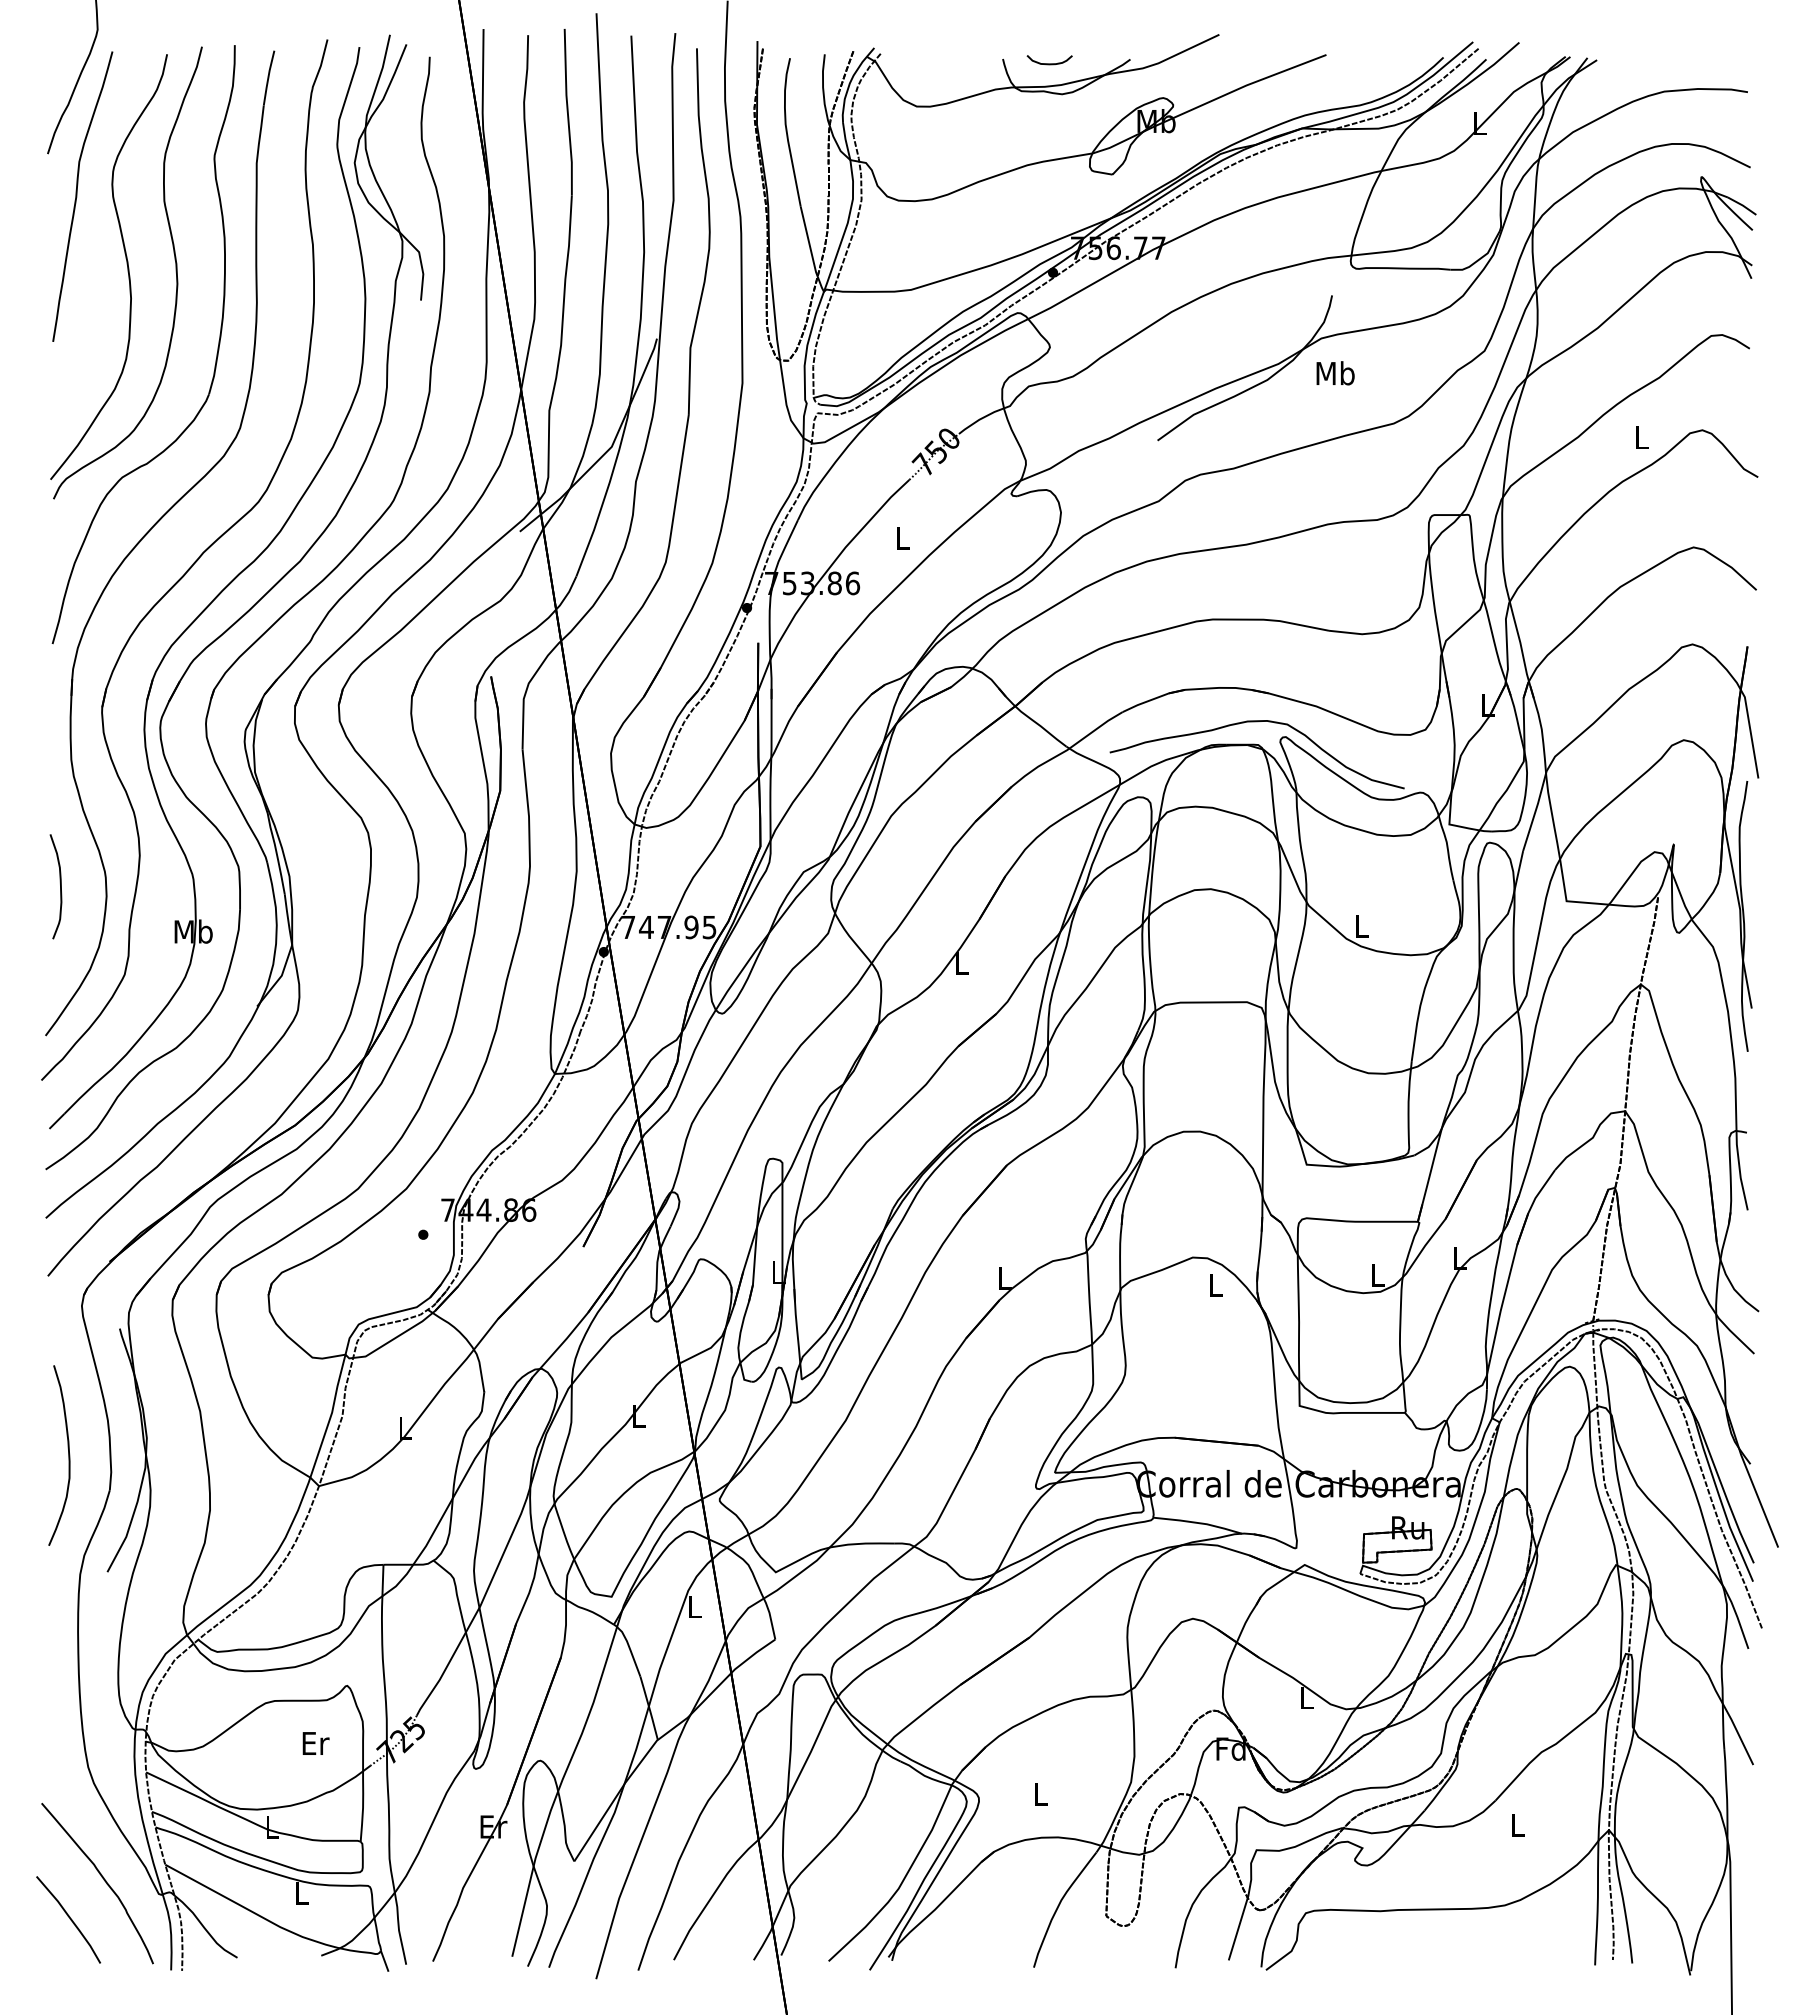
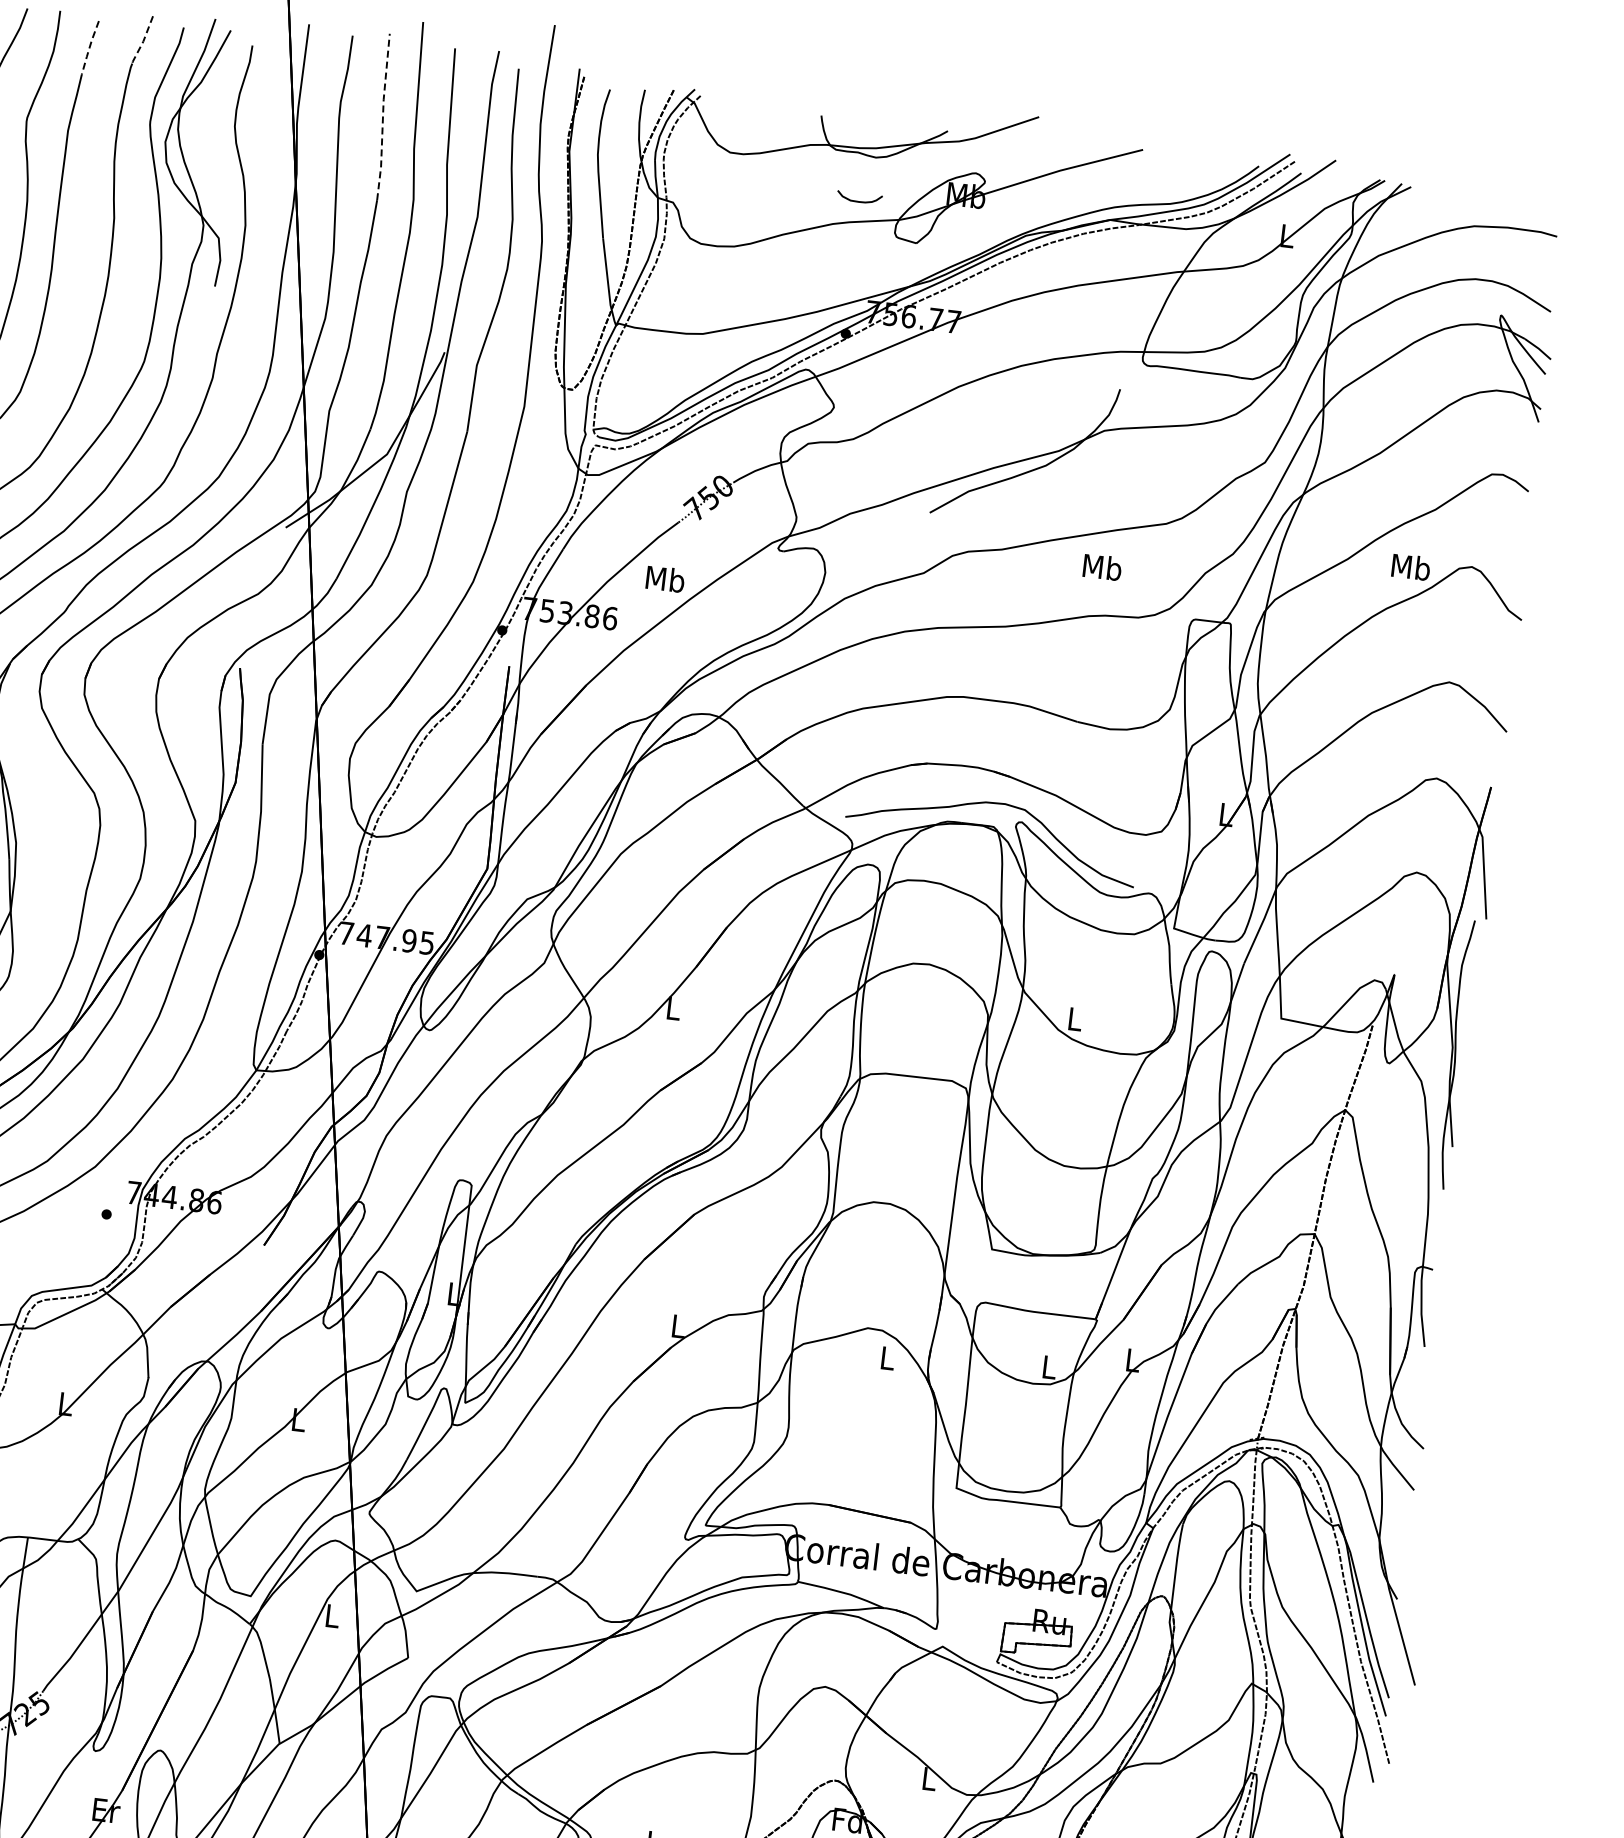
curve: (1049, 63) -> (859, 201), moved
line: (320, 65) -> (142, 41), solid -> dashed
line: (268, 78) -> (89, 47), solid -> dashed
line: (567, 112) -> (382, 117), solid -> dashed
text: (1335, 373) -> (1102, 567), moved
text: (1642, 437) -> (1411, 567), L -> Mb
text: (903, 537) -> (665, 578), L -> Mb

